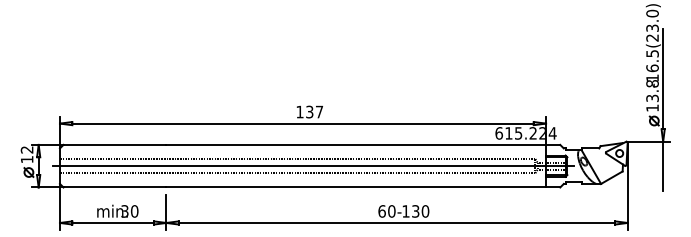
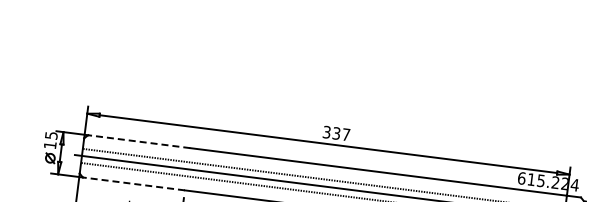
text: (299, 111) -> (326, 131), 137 -> 337
line: (114, 144) -> (138, 141), solid -> dashed
text: (26, 149) -> (50, 135), 12 -> 15
line: (114, 187) -> (133, 183), solid -> dashed

